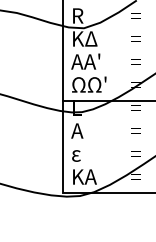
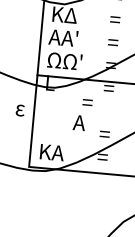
text: (77, 130) -> (79, 122), moved
text: (135, 130) -> (87, 102), moved
text: (76, 155) -> (20, 110), moved

